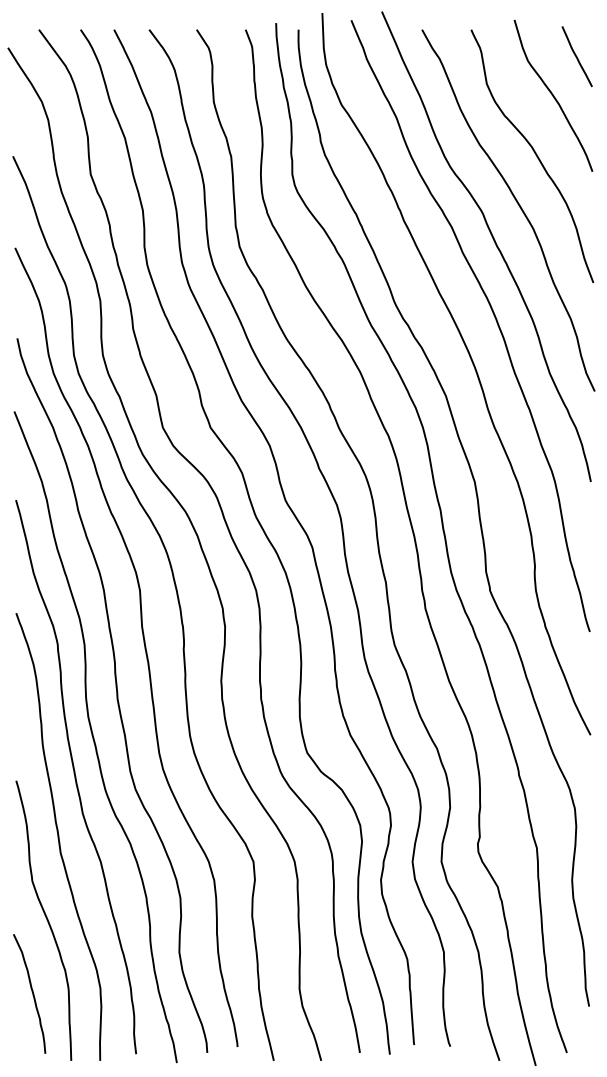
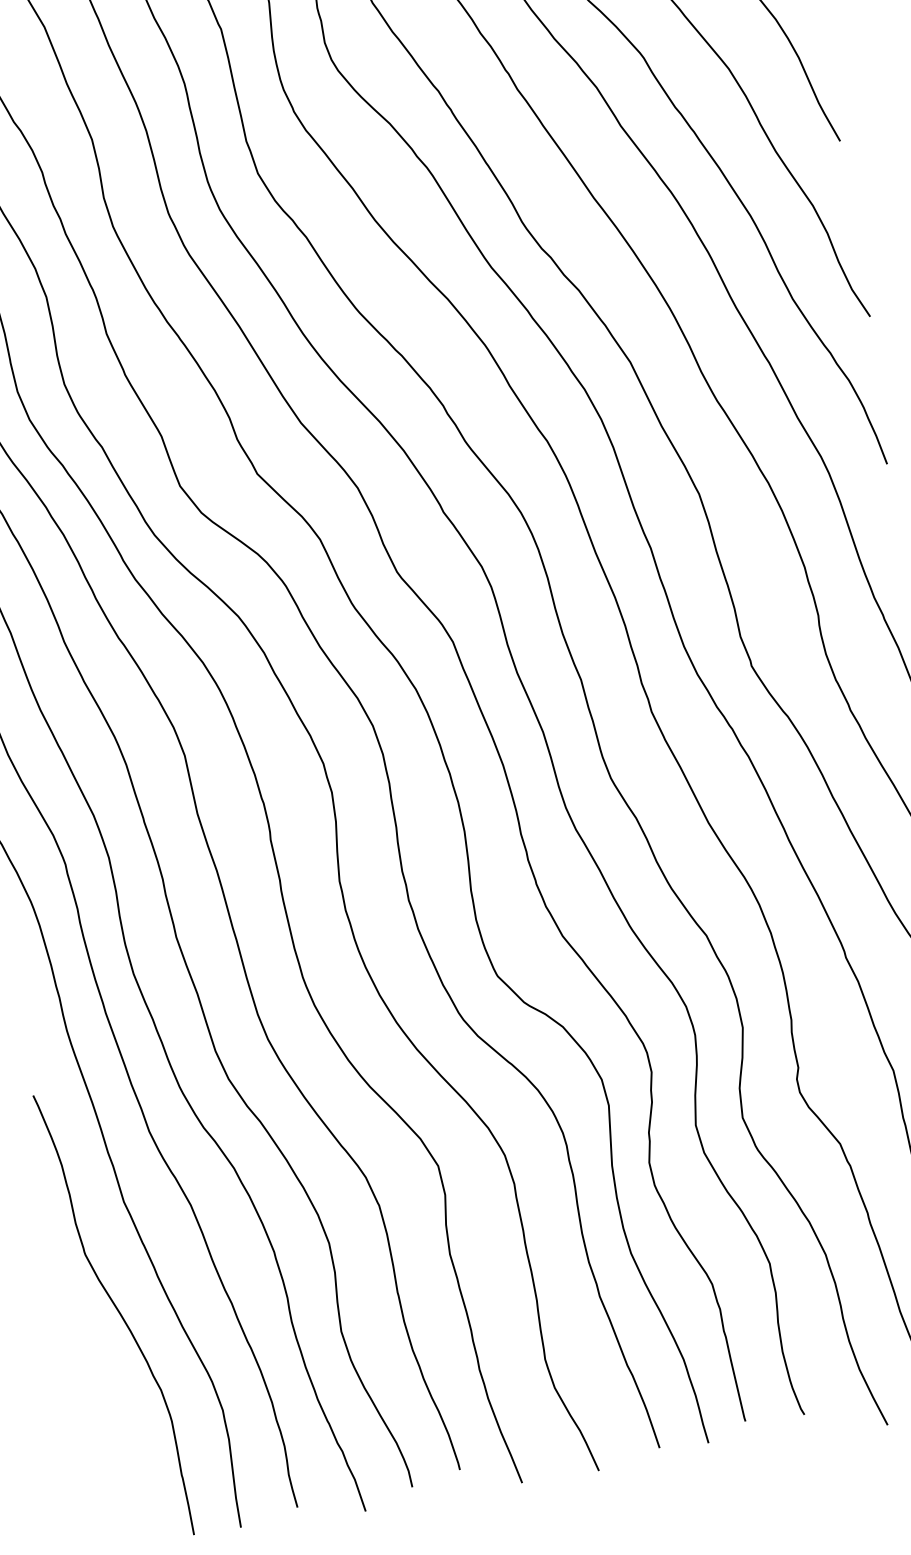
curve: (31, 991) -> (111, 1432), removed

